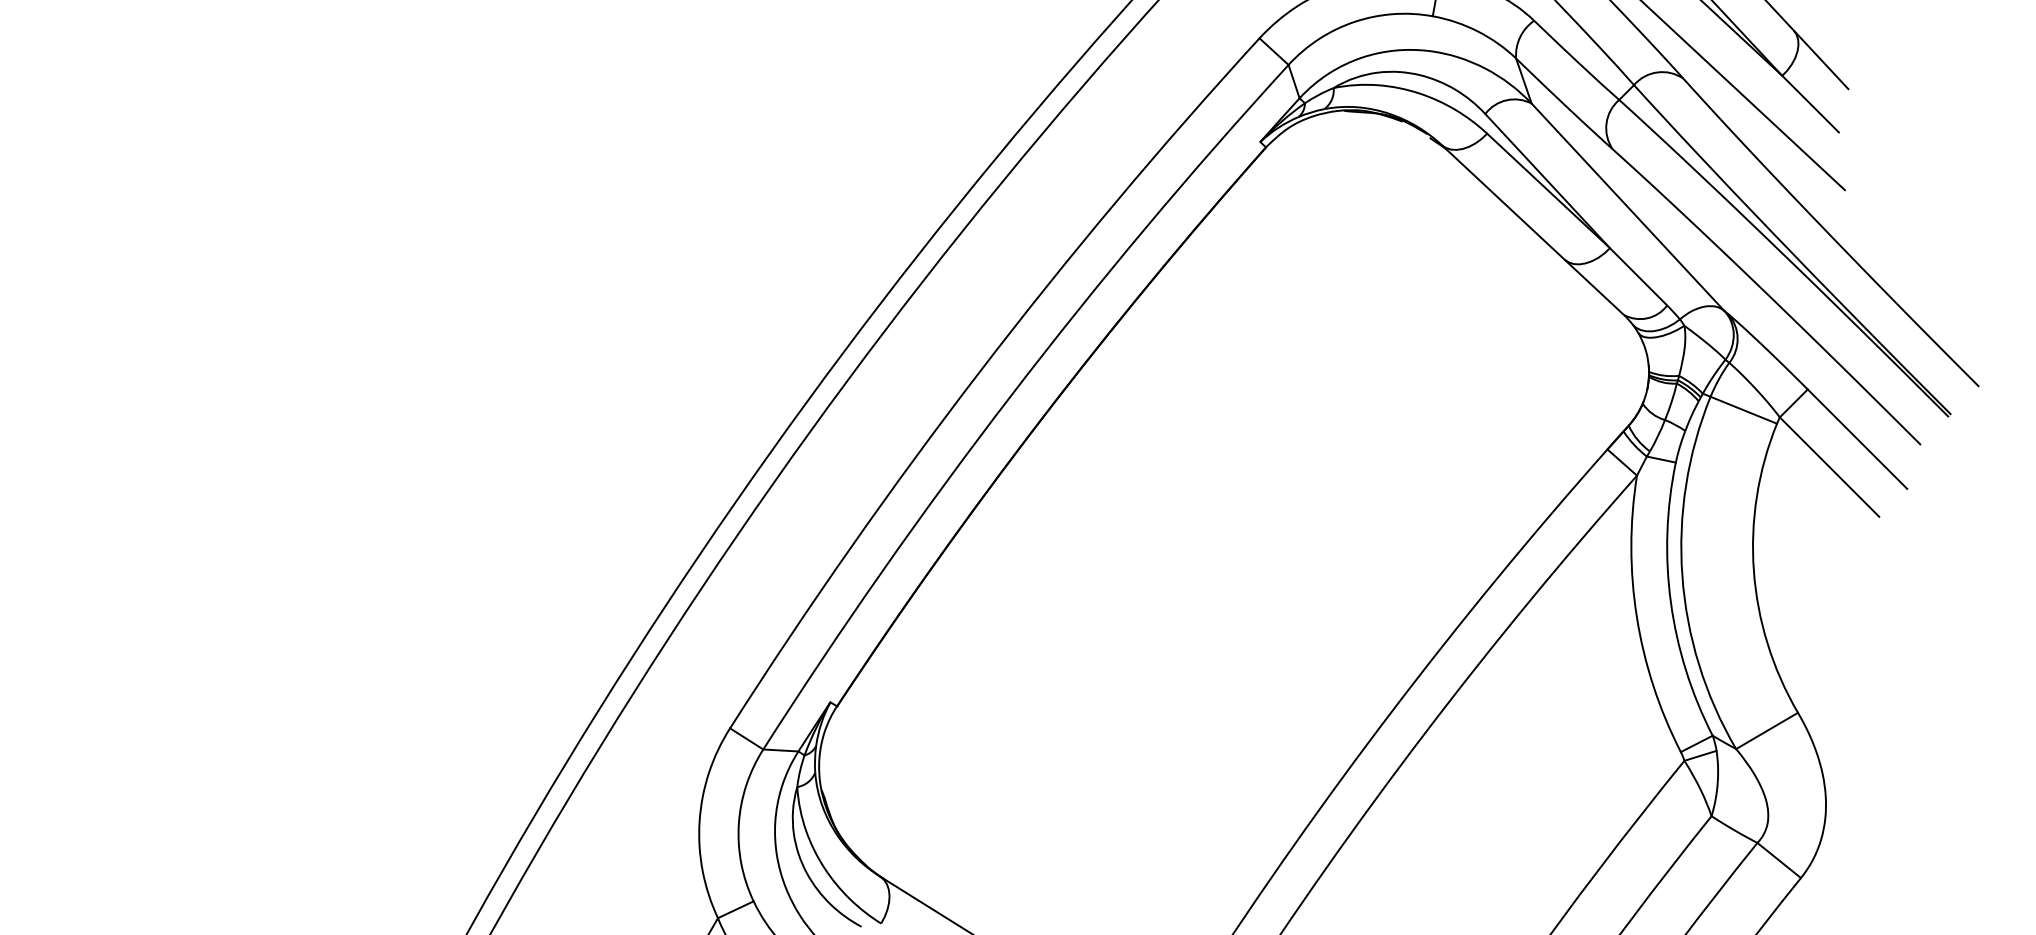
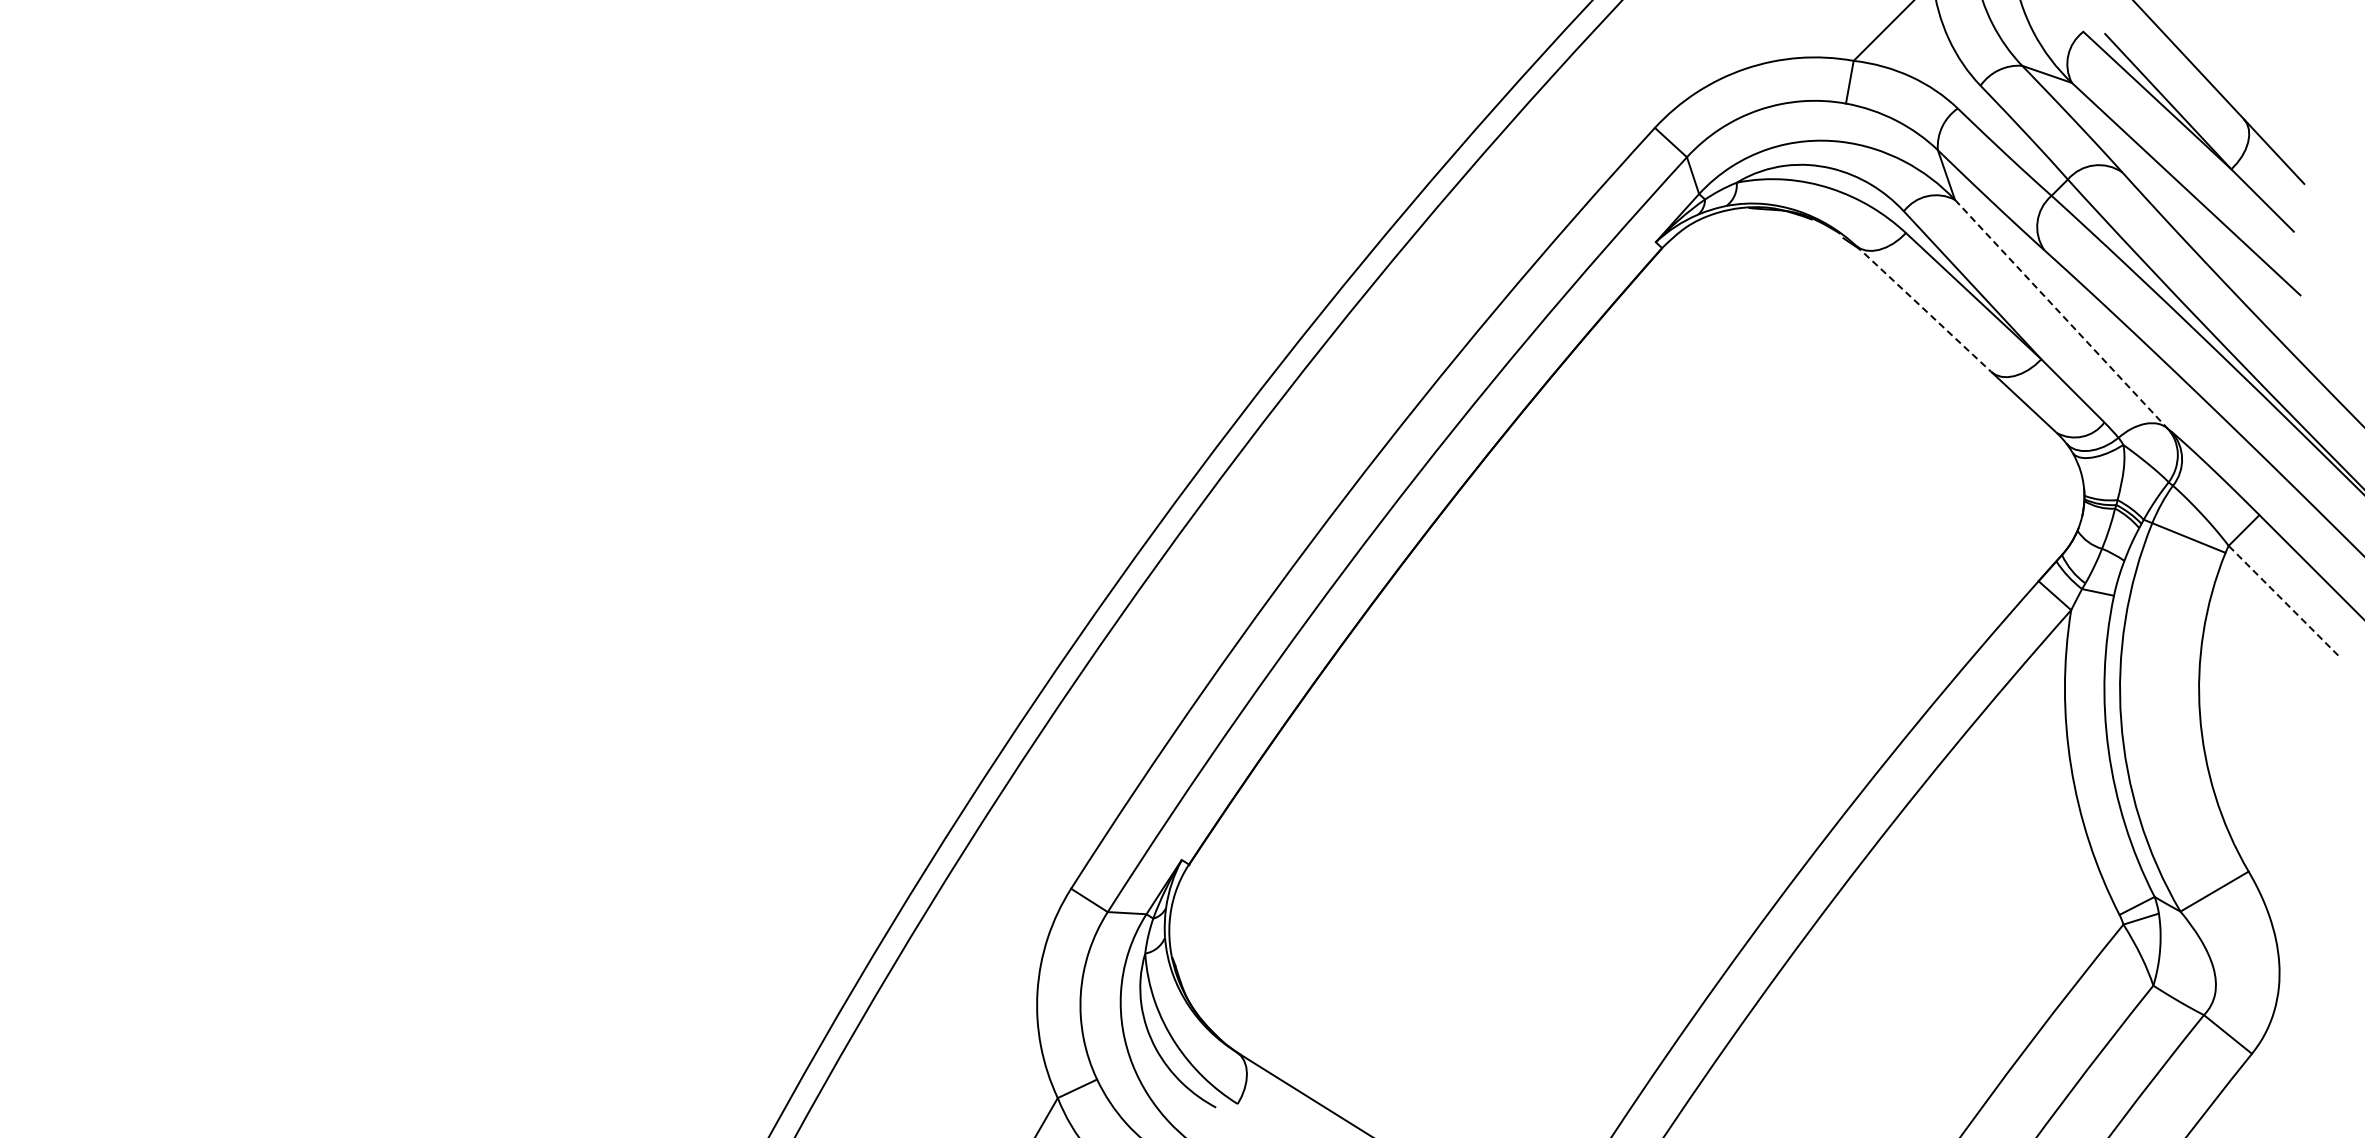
line: (1503, 202) -> (1923, 308), solid -> dashed
line: (1628, 207) -> (2061, 314), solid -> dashed
line: (1829, 466) -> (2283, 600), solid -> dashed

